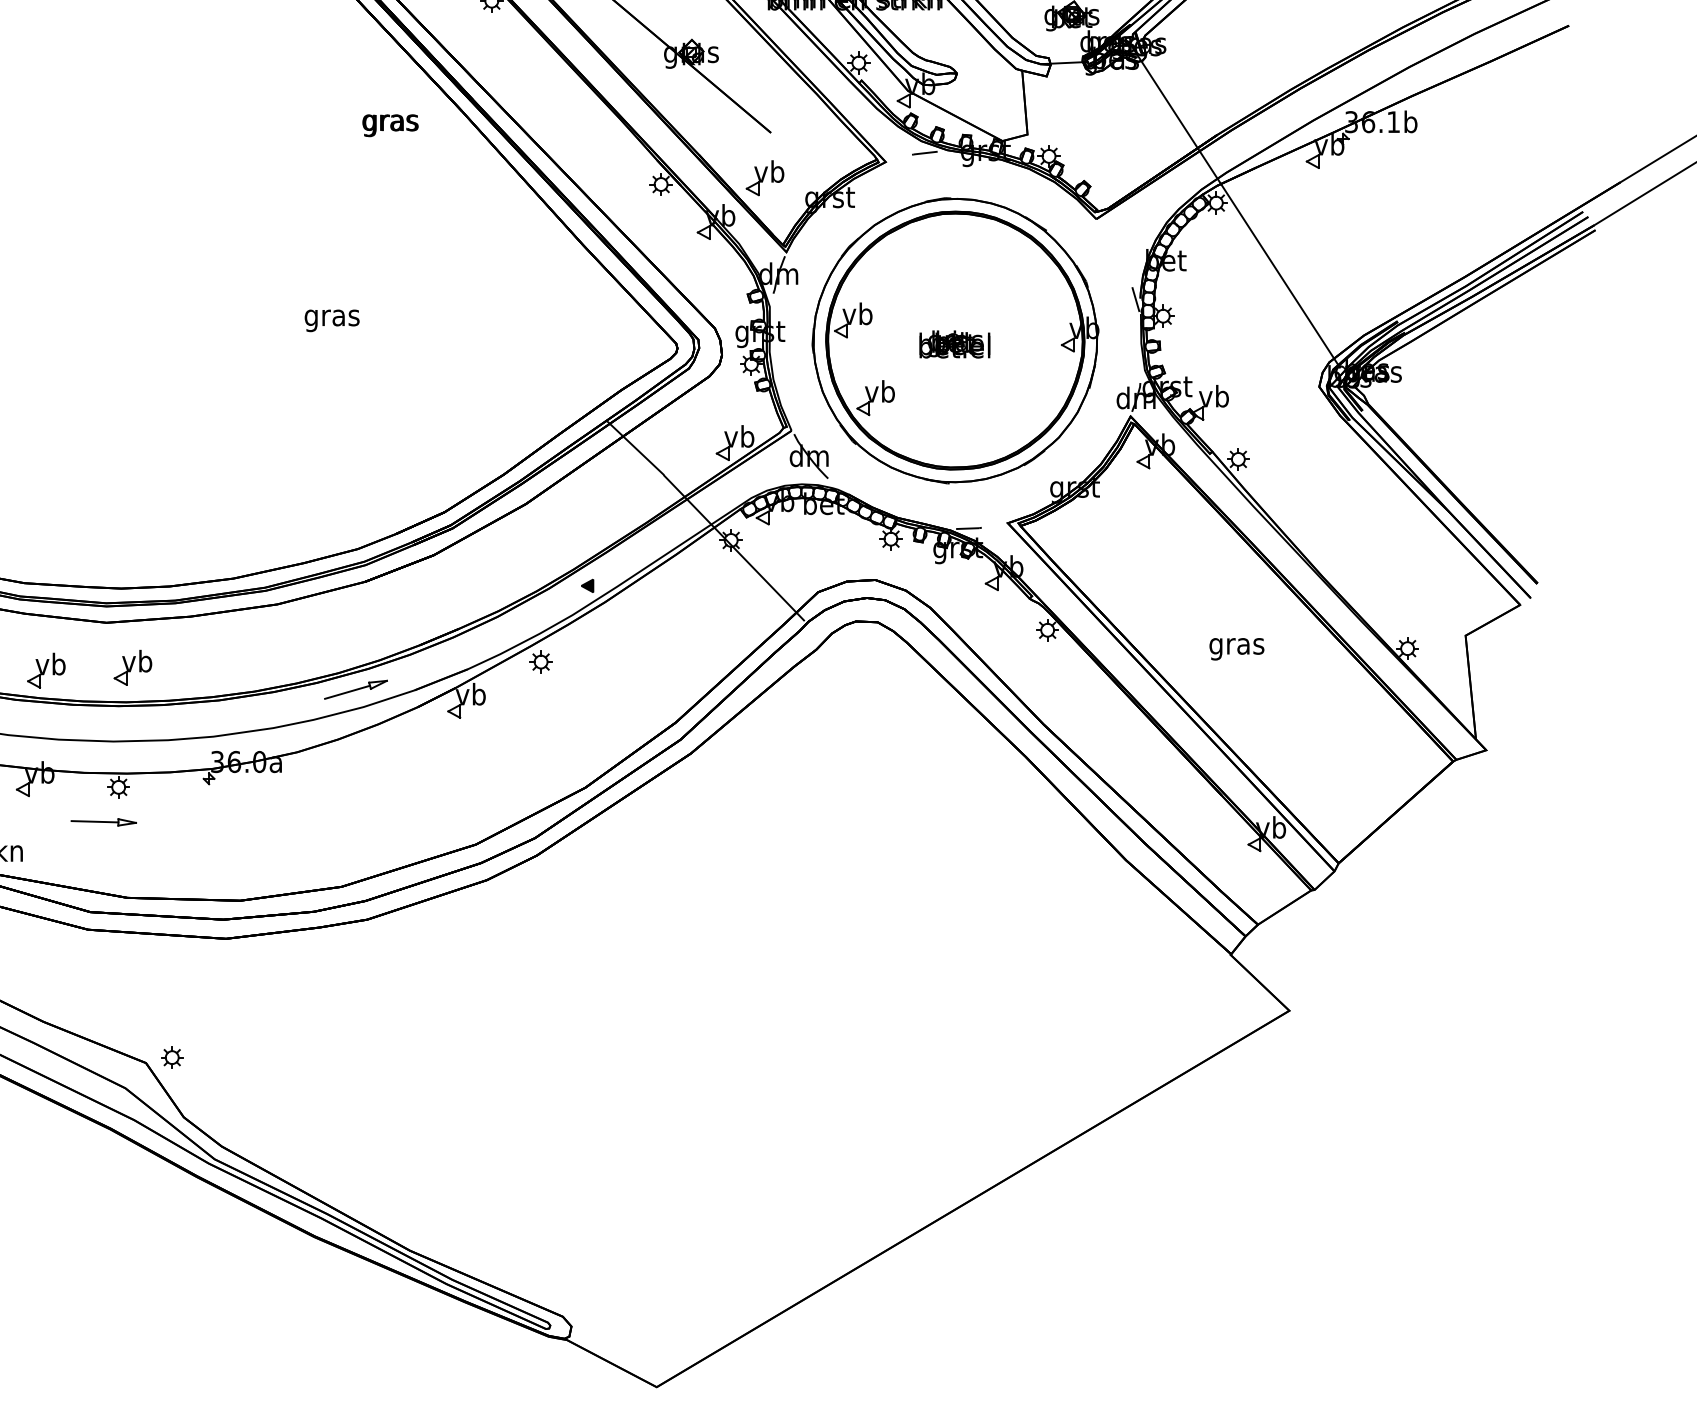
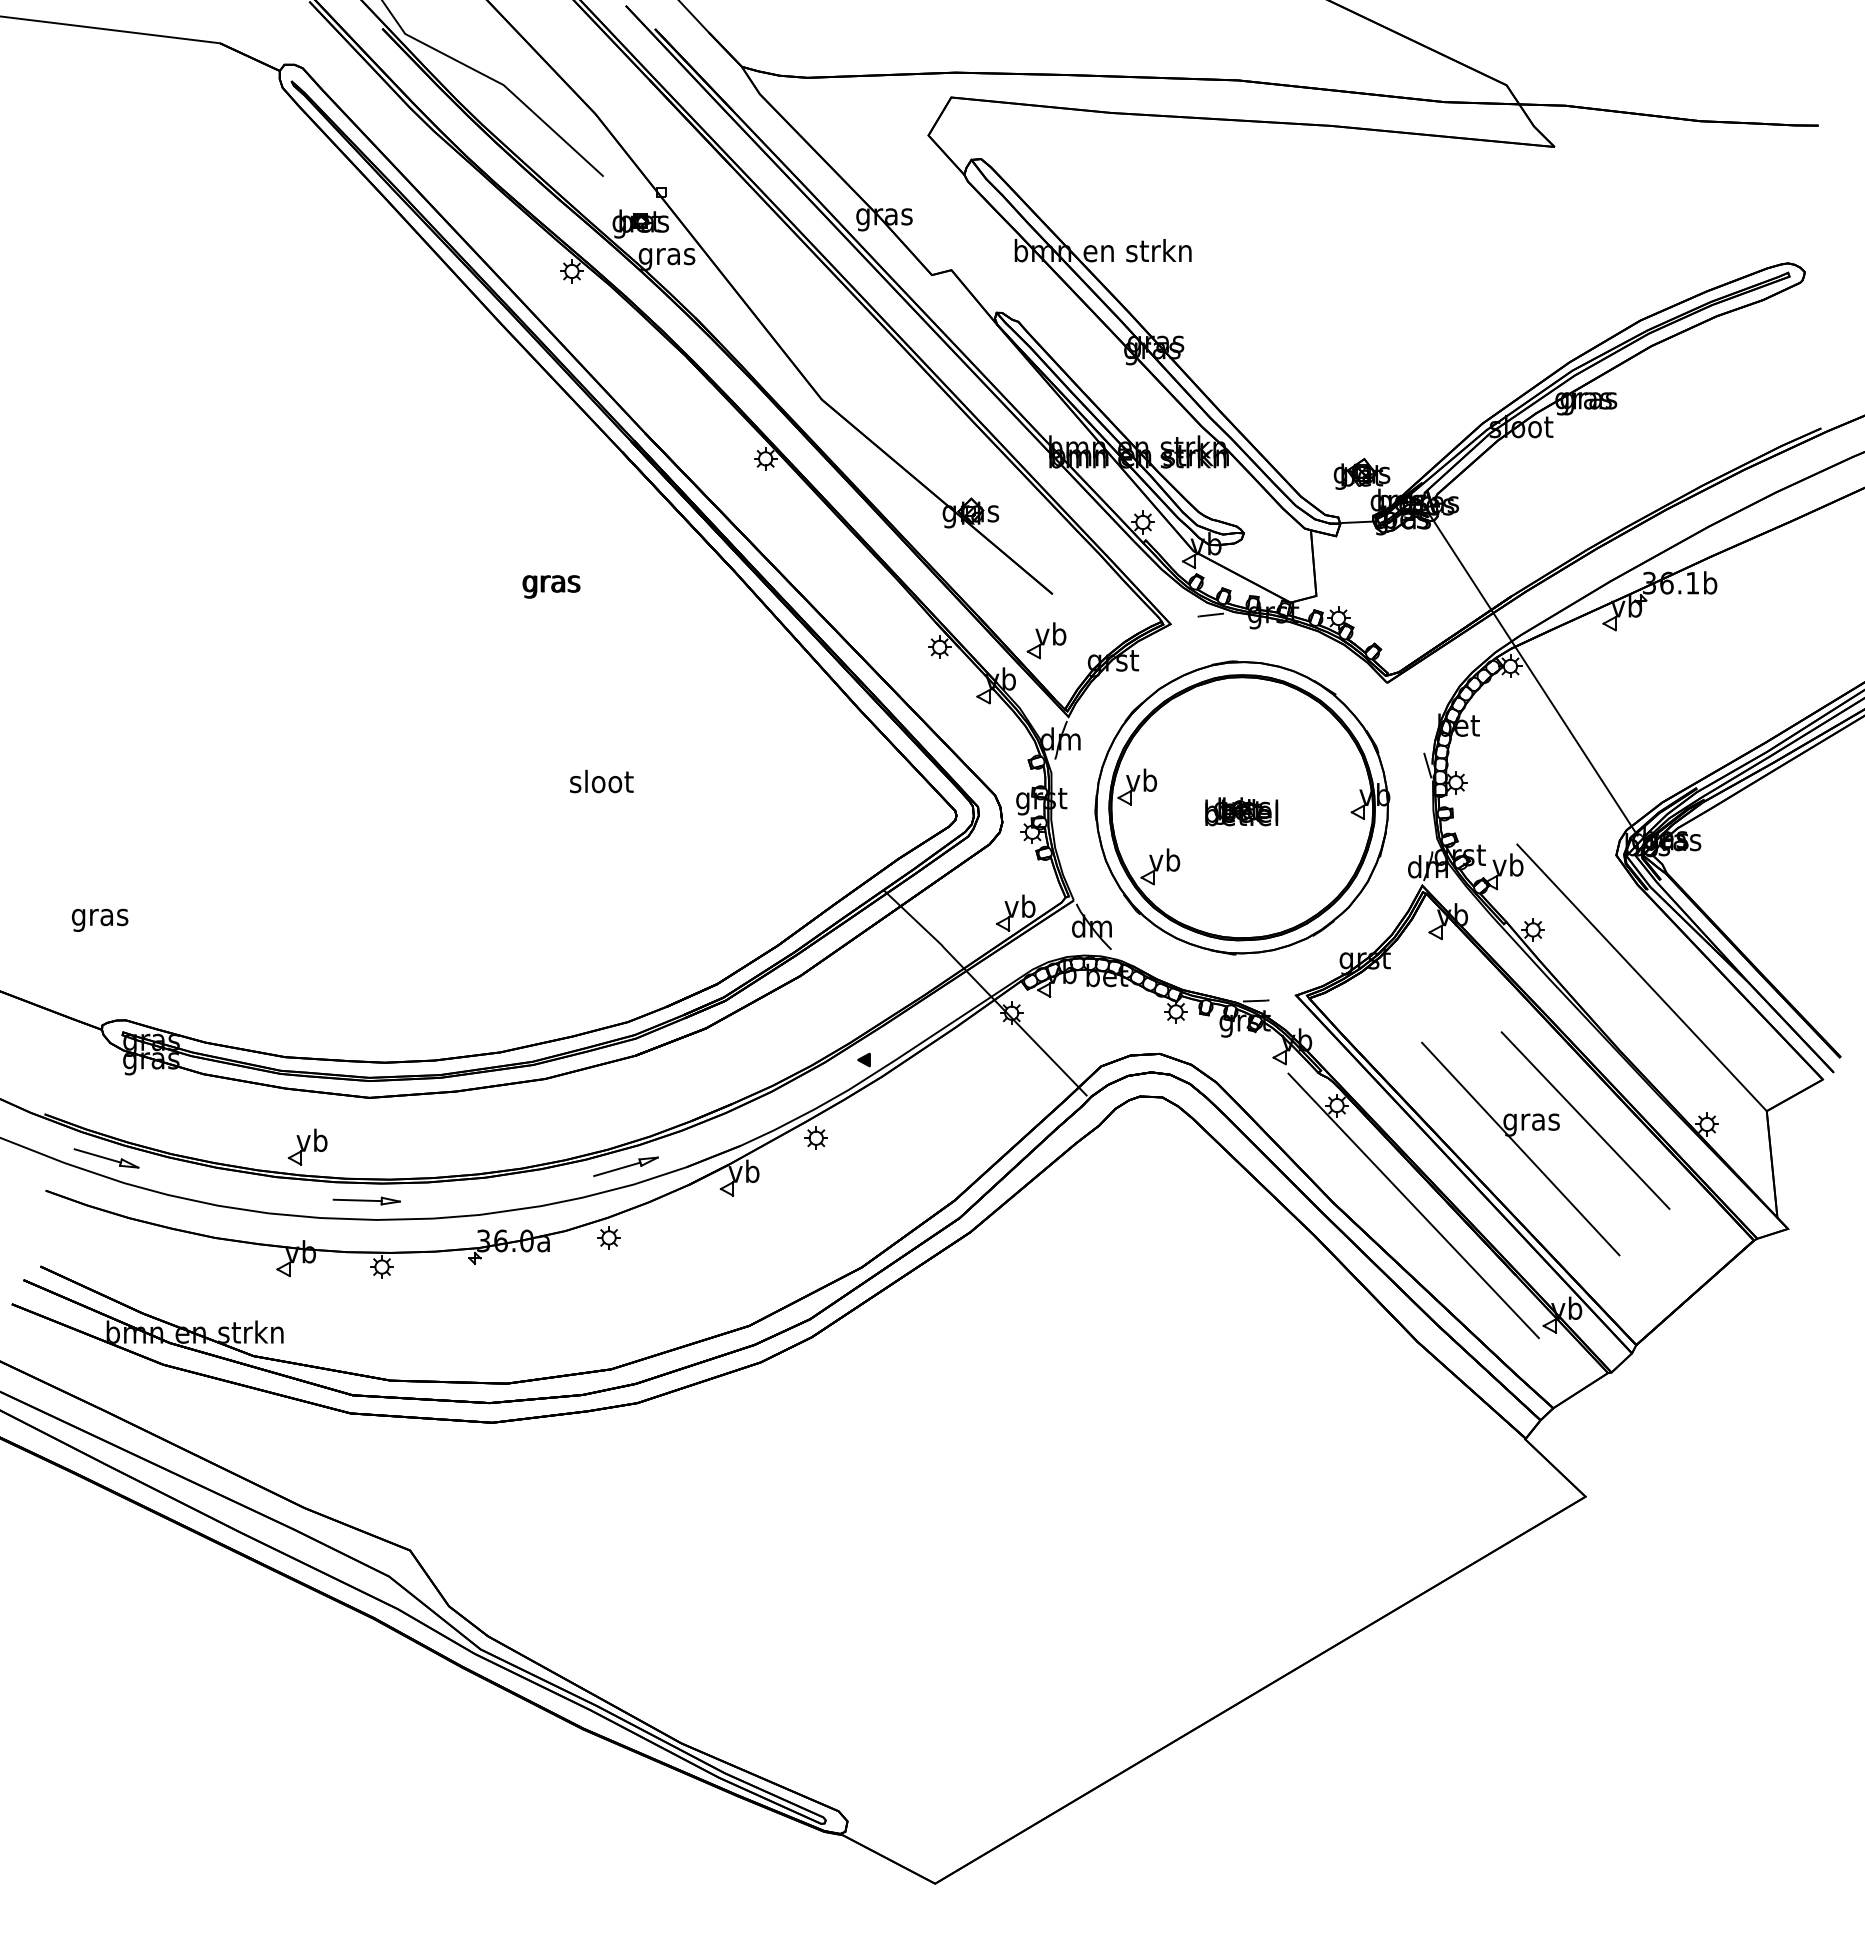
text: (390, 125) -> (551, 586), moved
text: (332, 317) -> (601, 784), gras -> sloot
line: (1343, 505) -> (1641, 977), added
line: (1289, 644) -> (1585, 1120), added
part: (132, 667) -> (396, 1143), removed
line: (1226, 672) -> (1520, 1148), added
line: (1121, 727) -> (1413, 1205), added
part: (103, 821) -> (366, 1200), moved
part: (171, 1057) -> (608, 1237), moved

